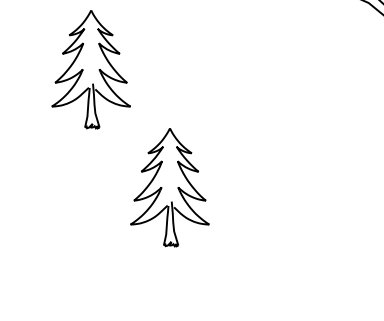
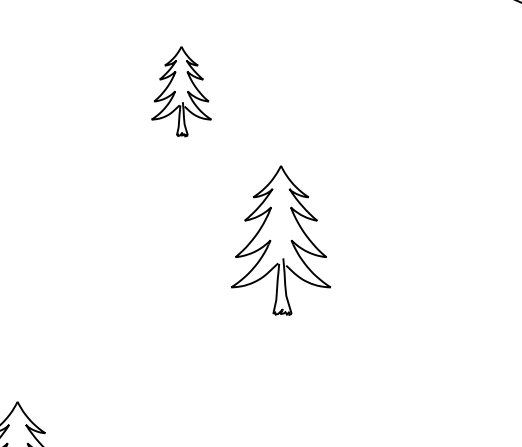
part: (91, 69) -> (181, 91), size x0.6

